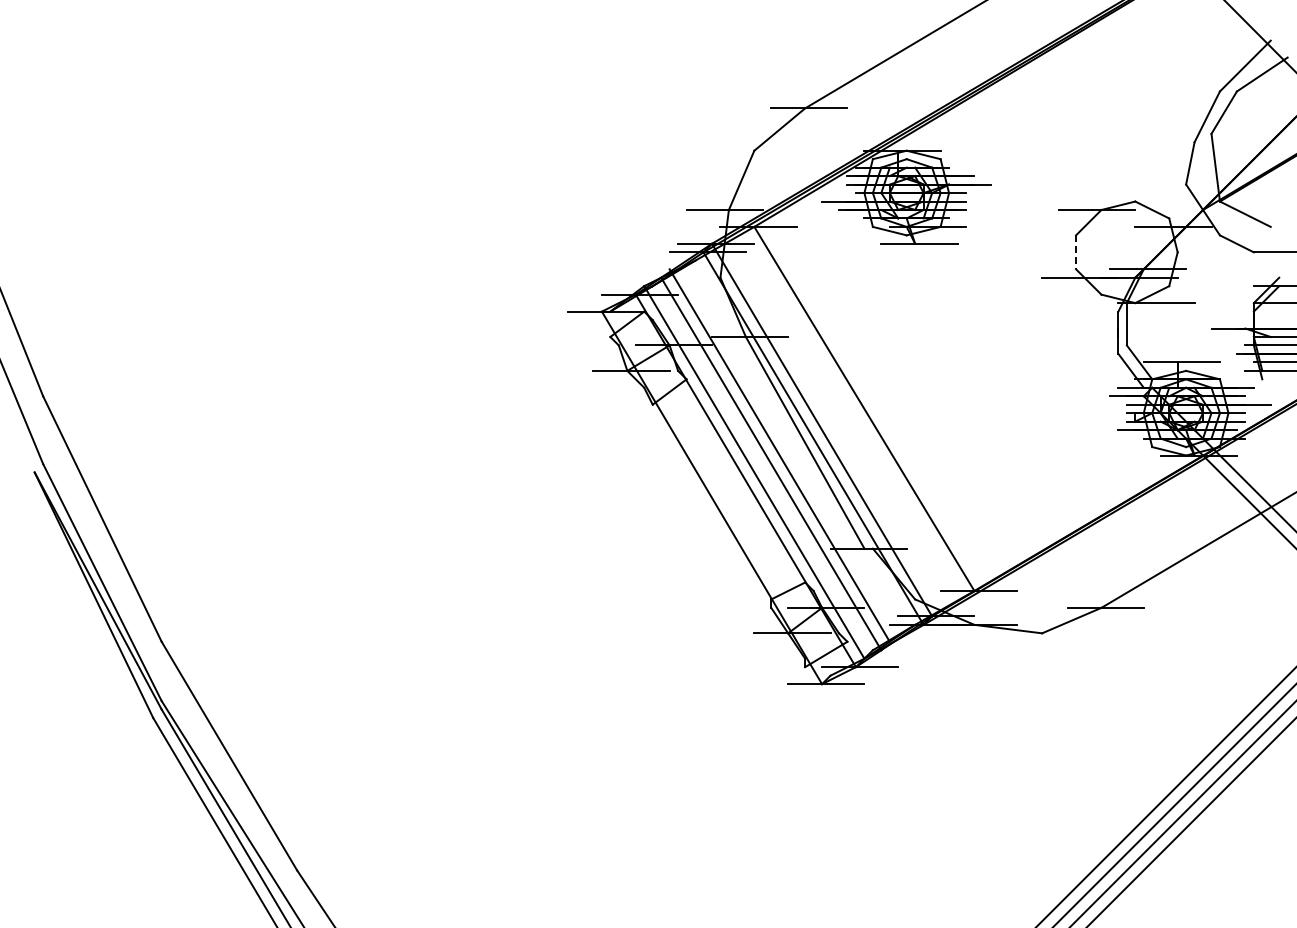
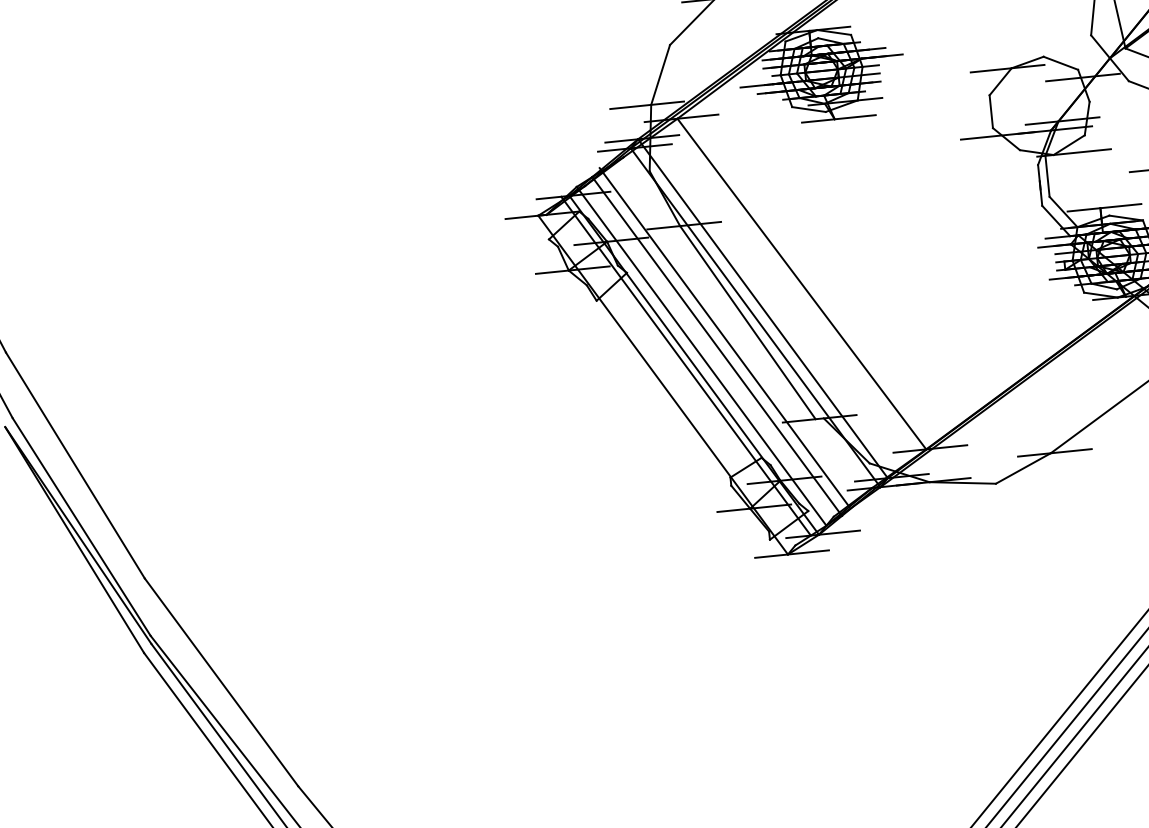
line: (1076, 252) -> (991, 111), dashed -> solid
line: (737, 480) -> (686, 365), added

